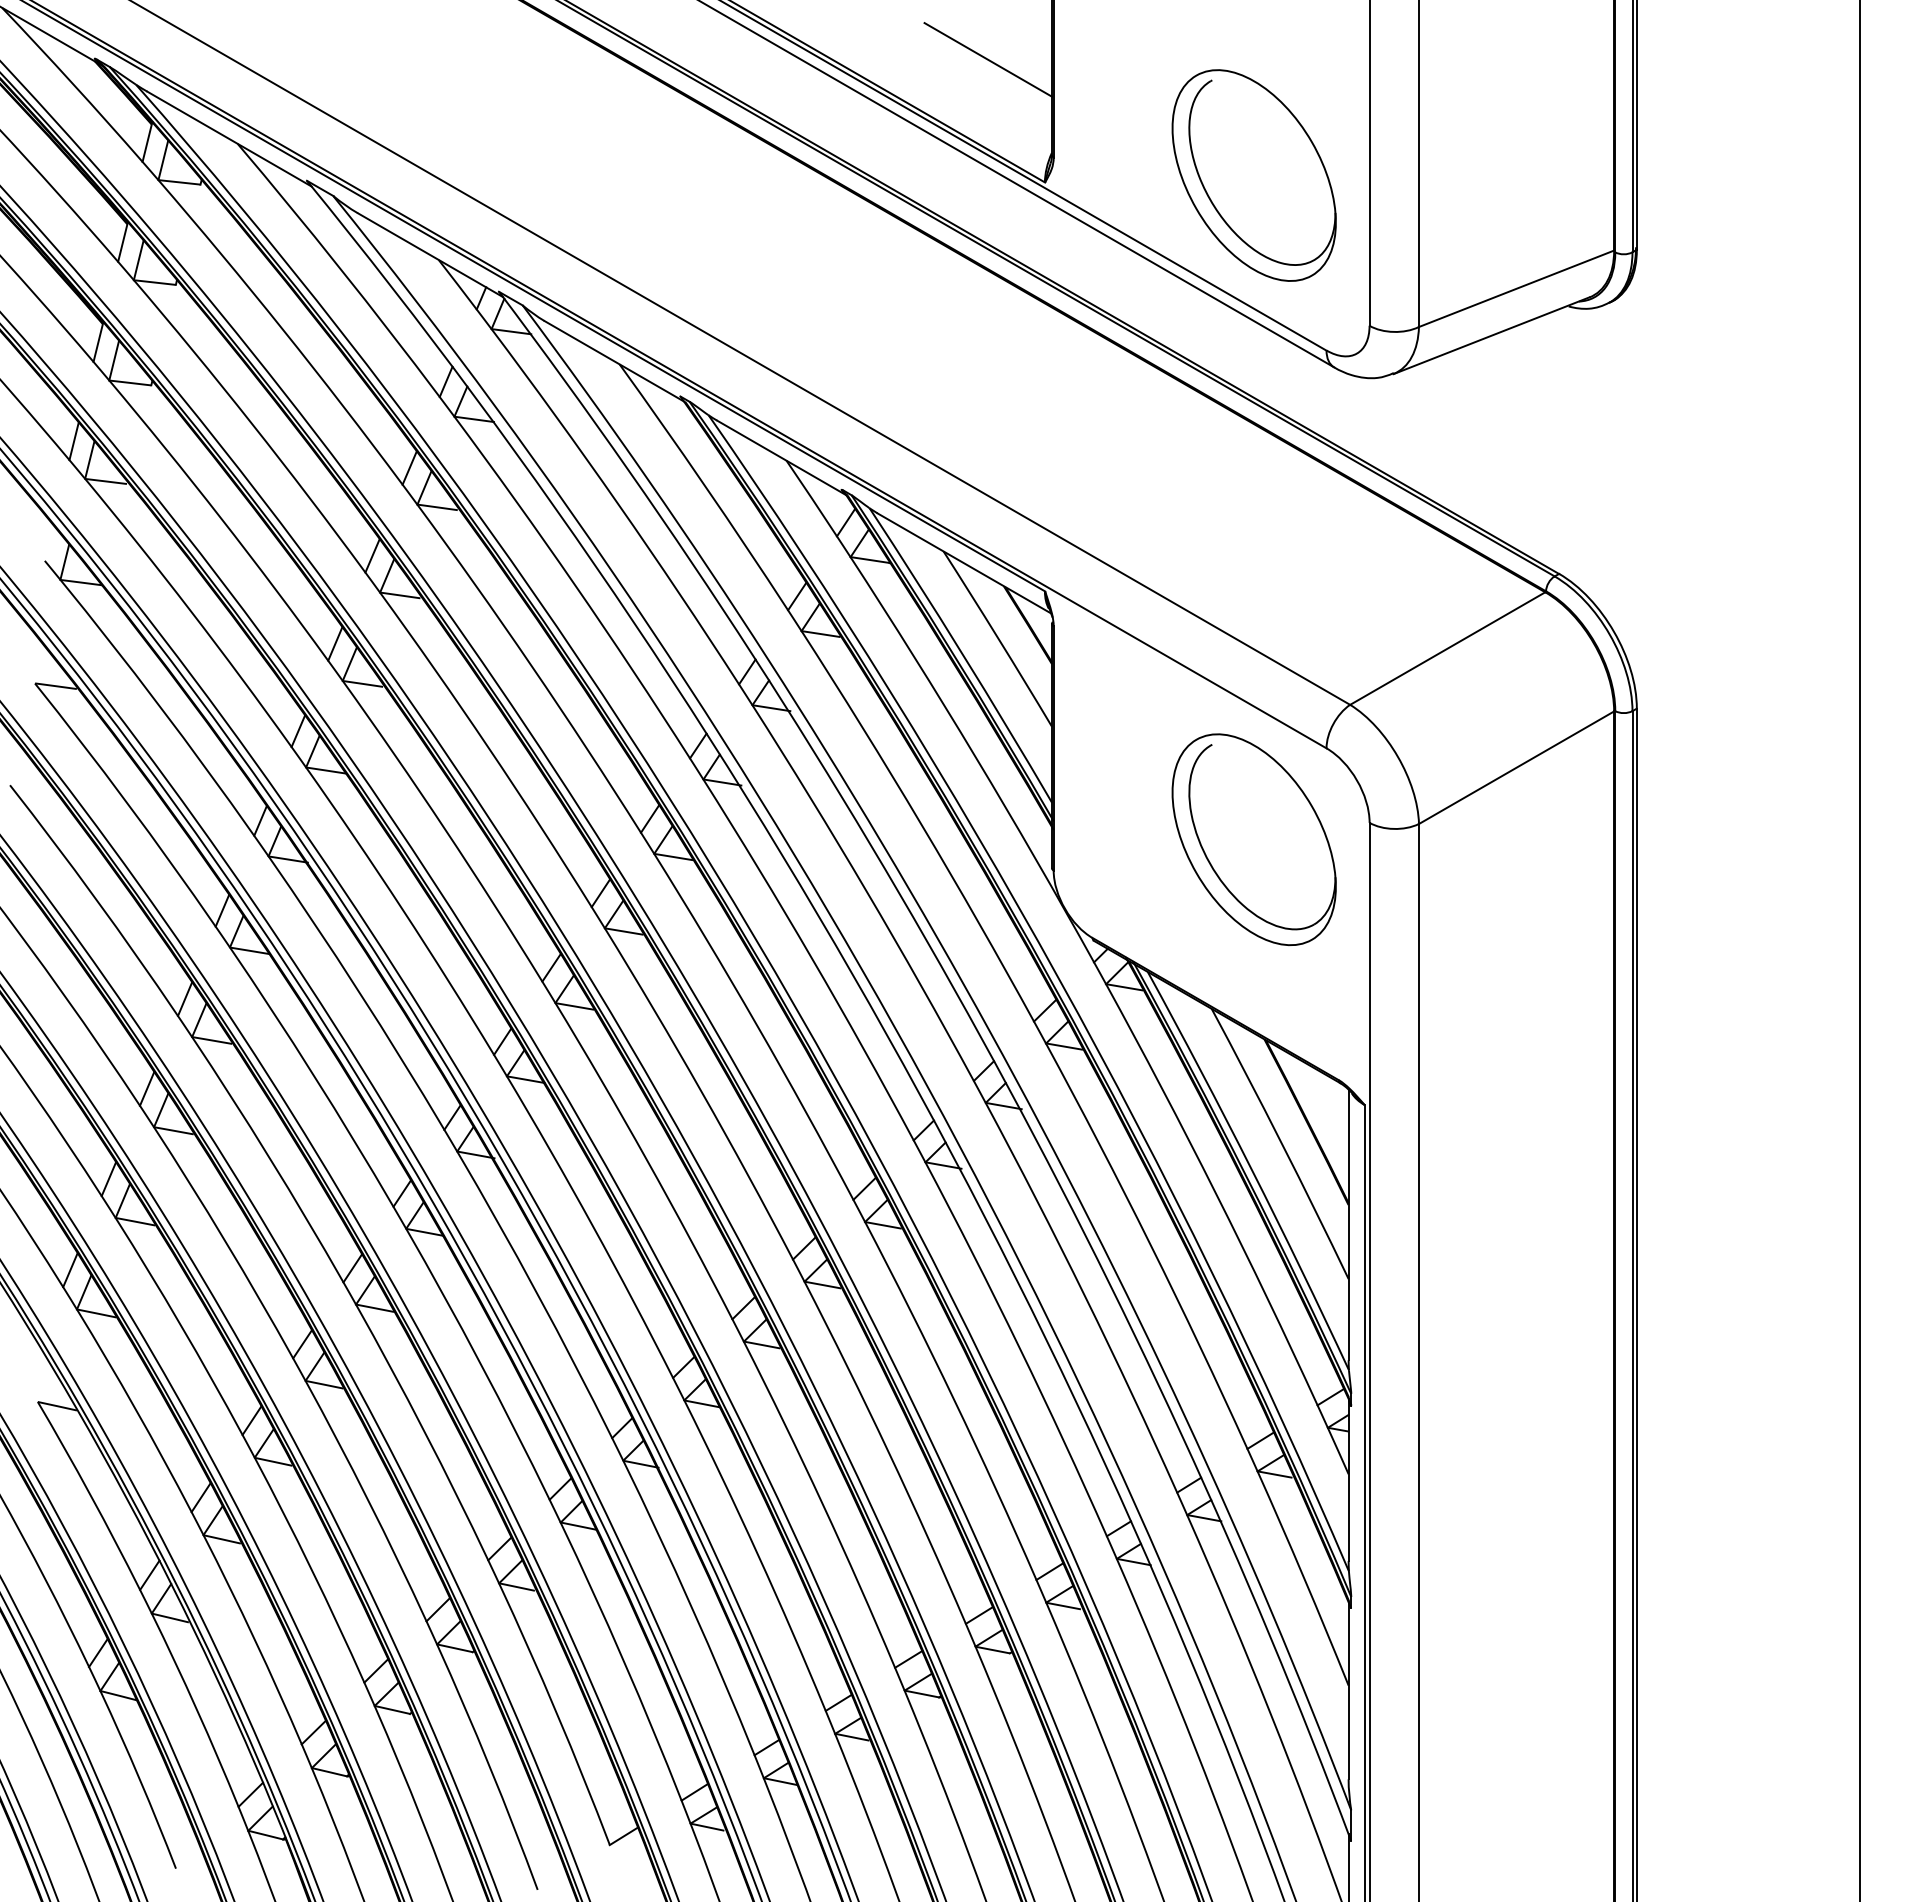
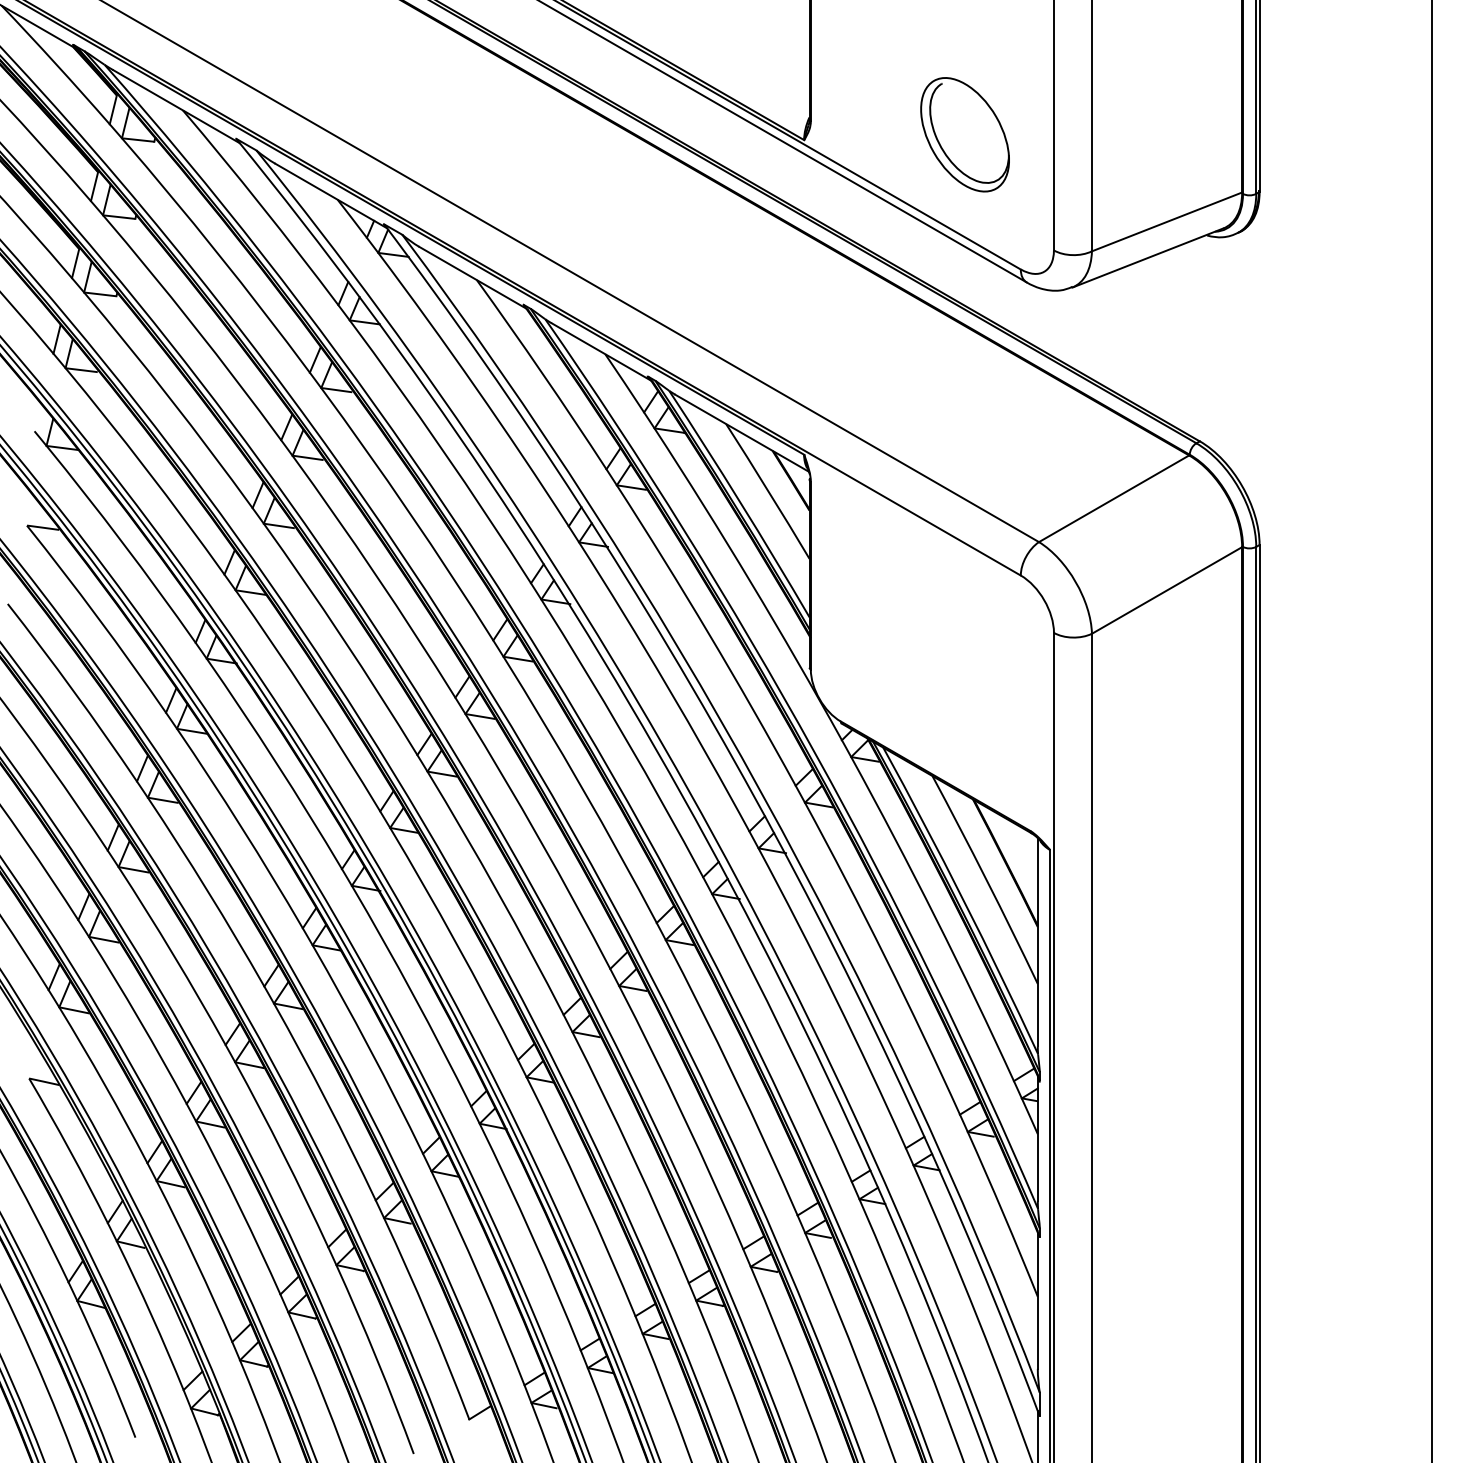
line: (987, 59) -> (759, 45), removed
part: (1253, 175) -> (964, 134), size x0.7
part: (1253, 839) -> (964, 645), removed

